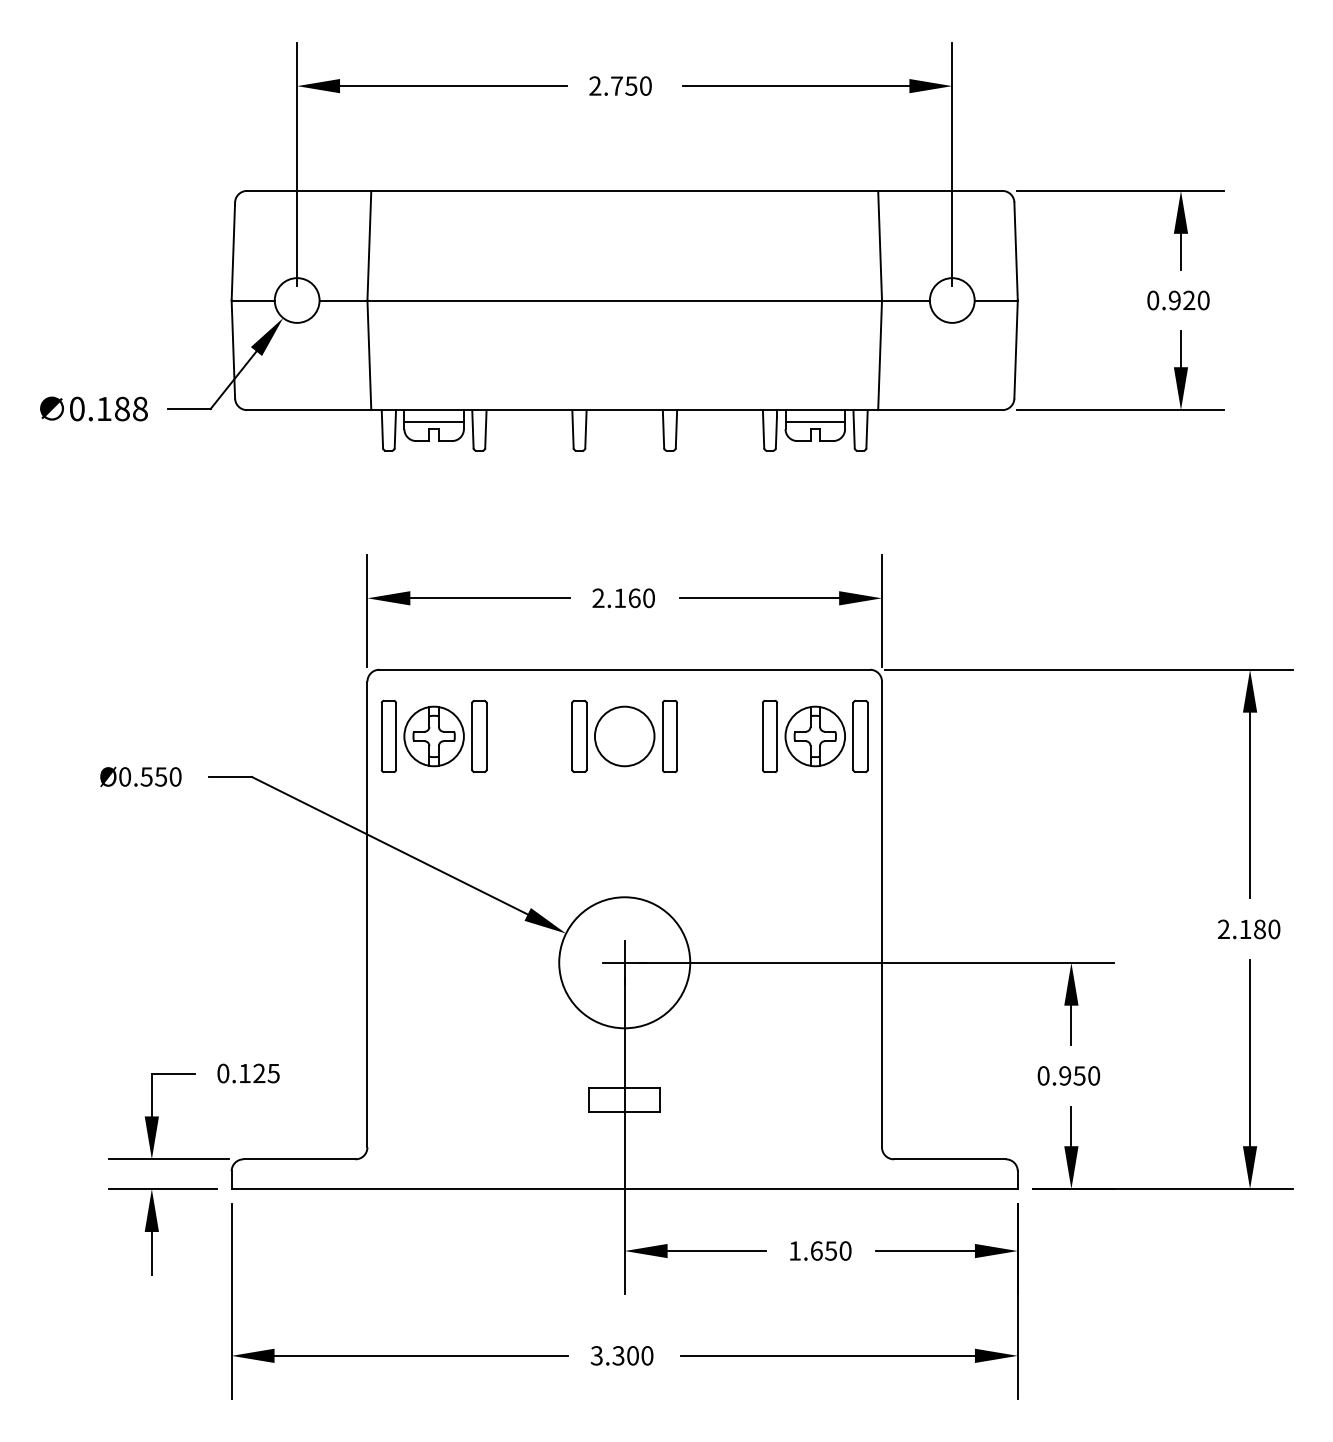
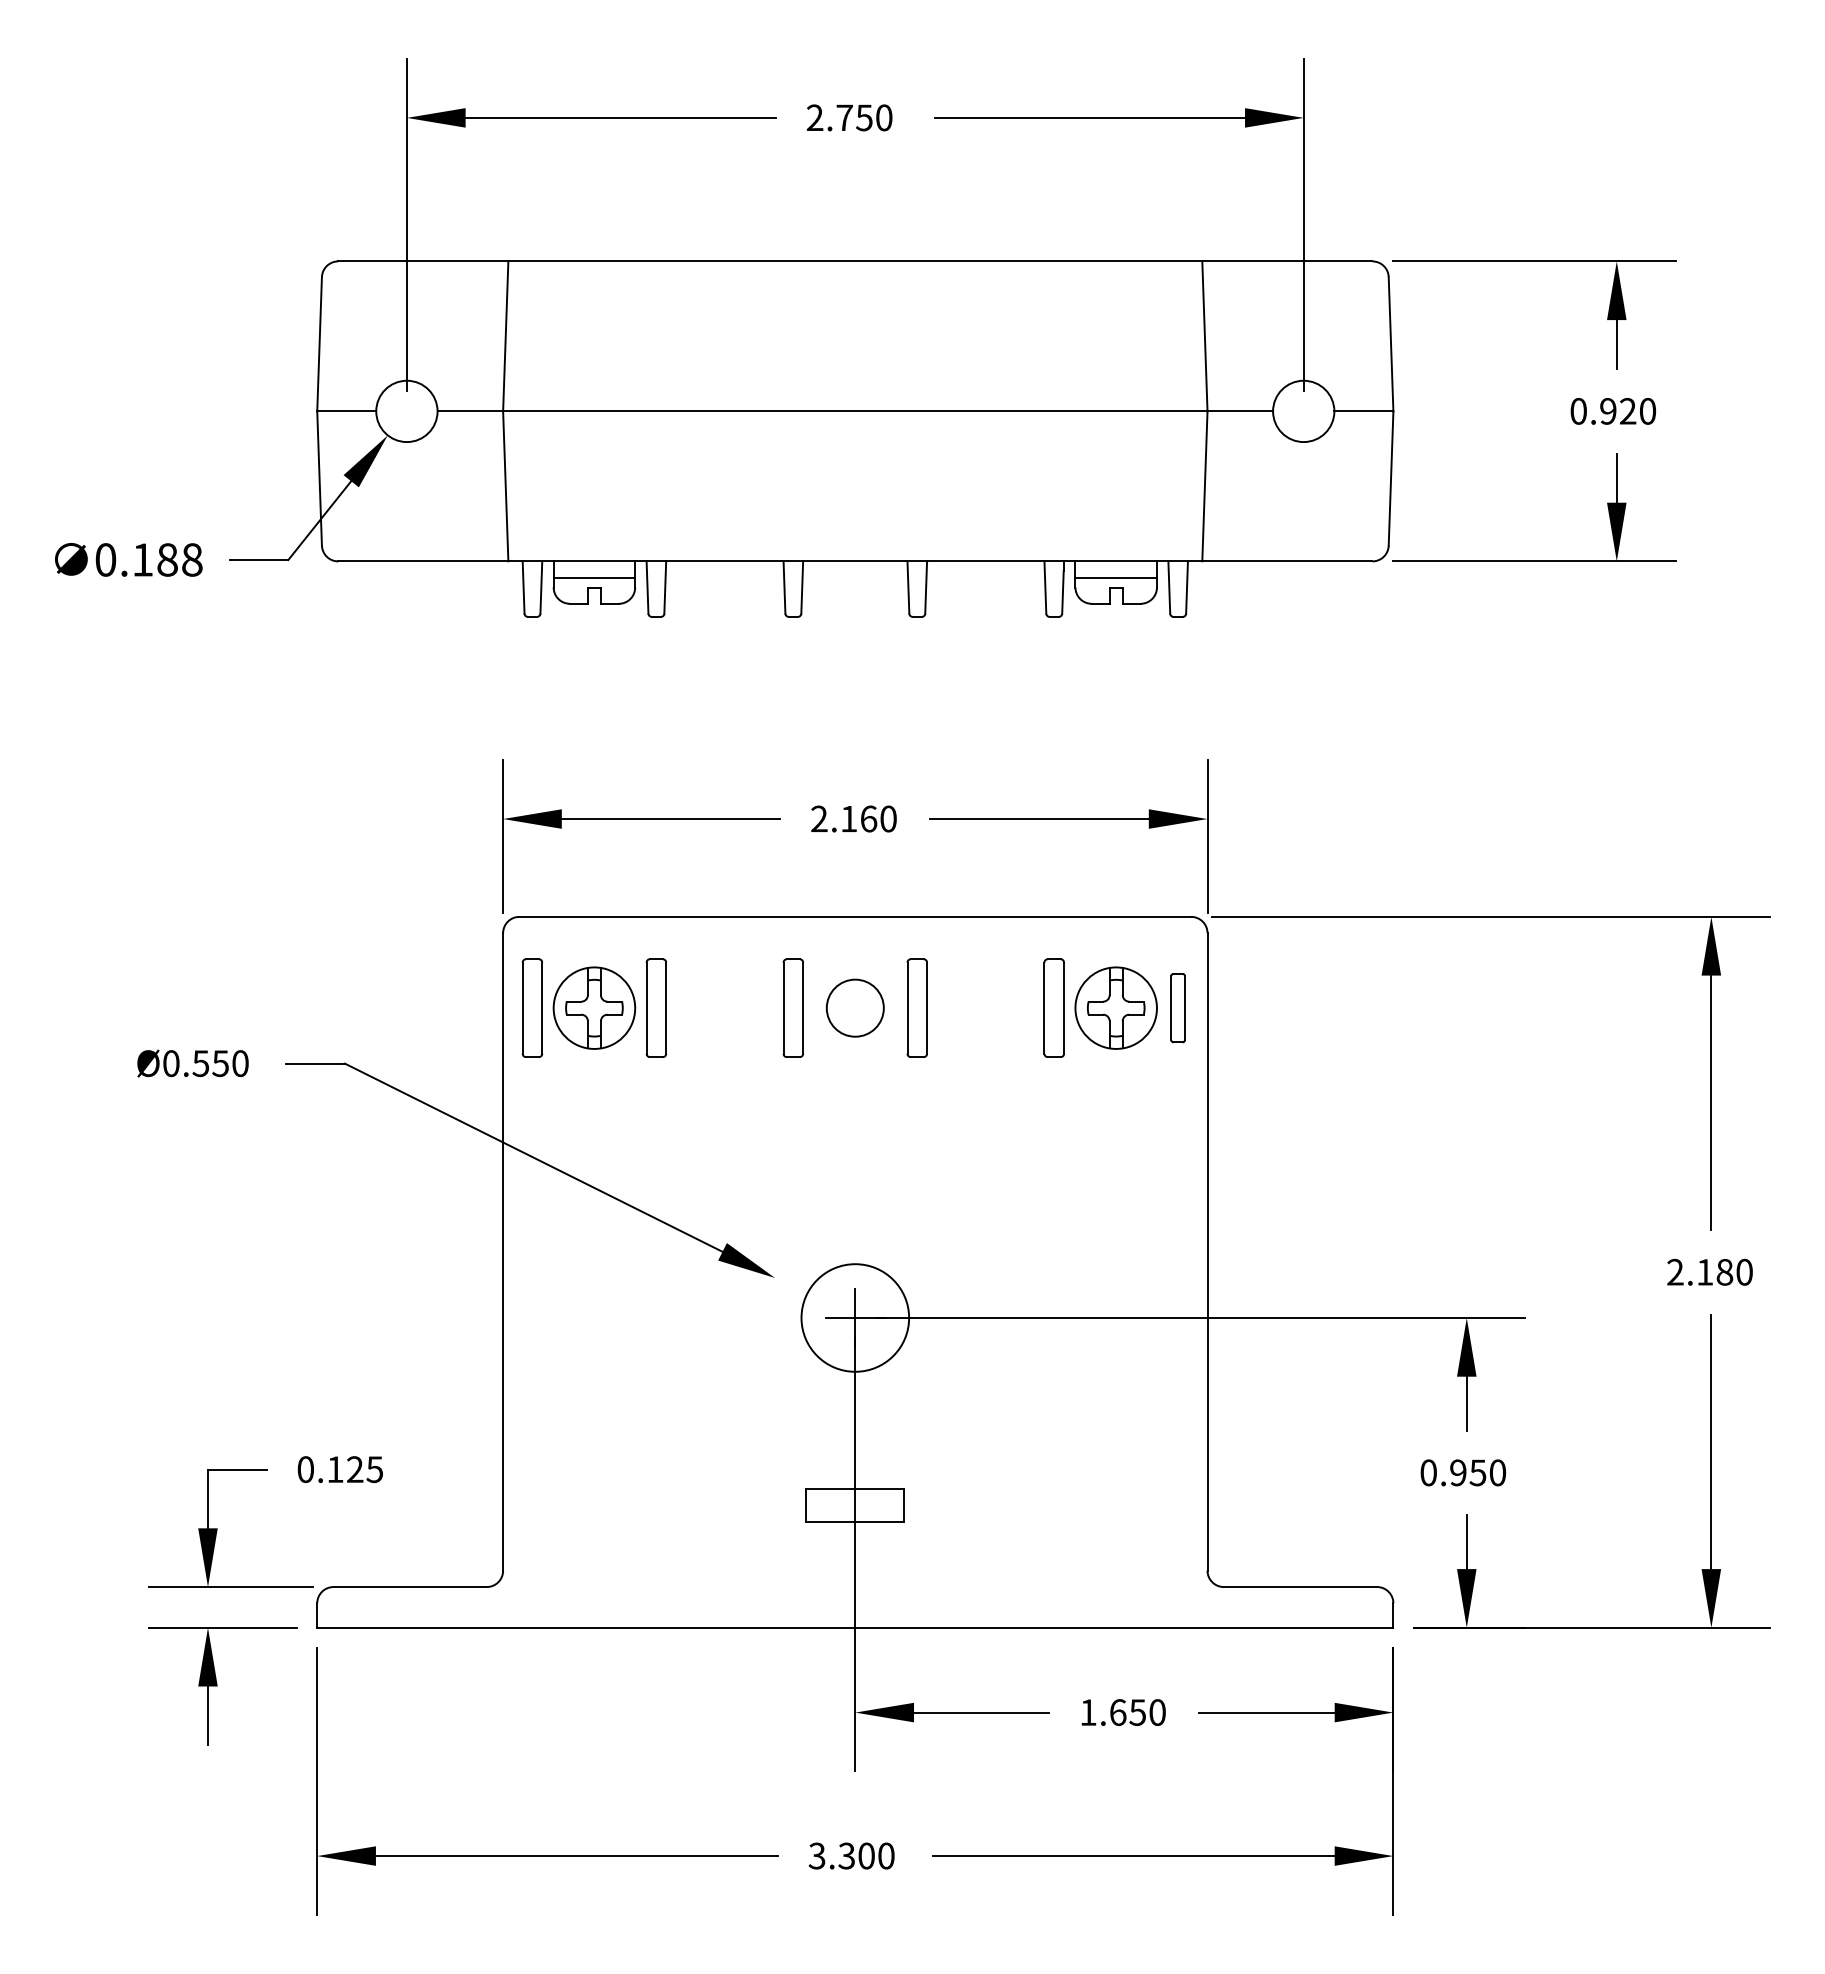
circle: (624, 735) -> (855, 1007), size x0.7
part: (860, 735) -> (1177, 1007), size x0.7
circle: (624, 962) -> (855, 1317), size x0.6

